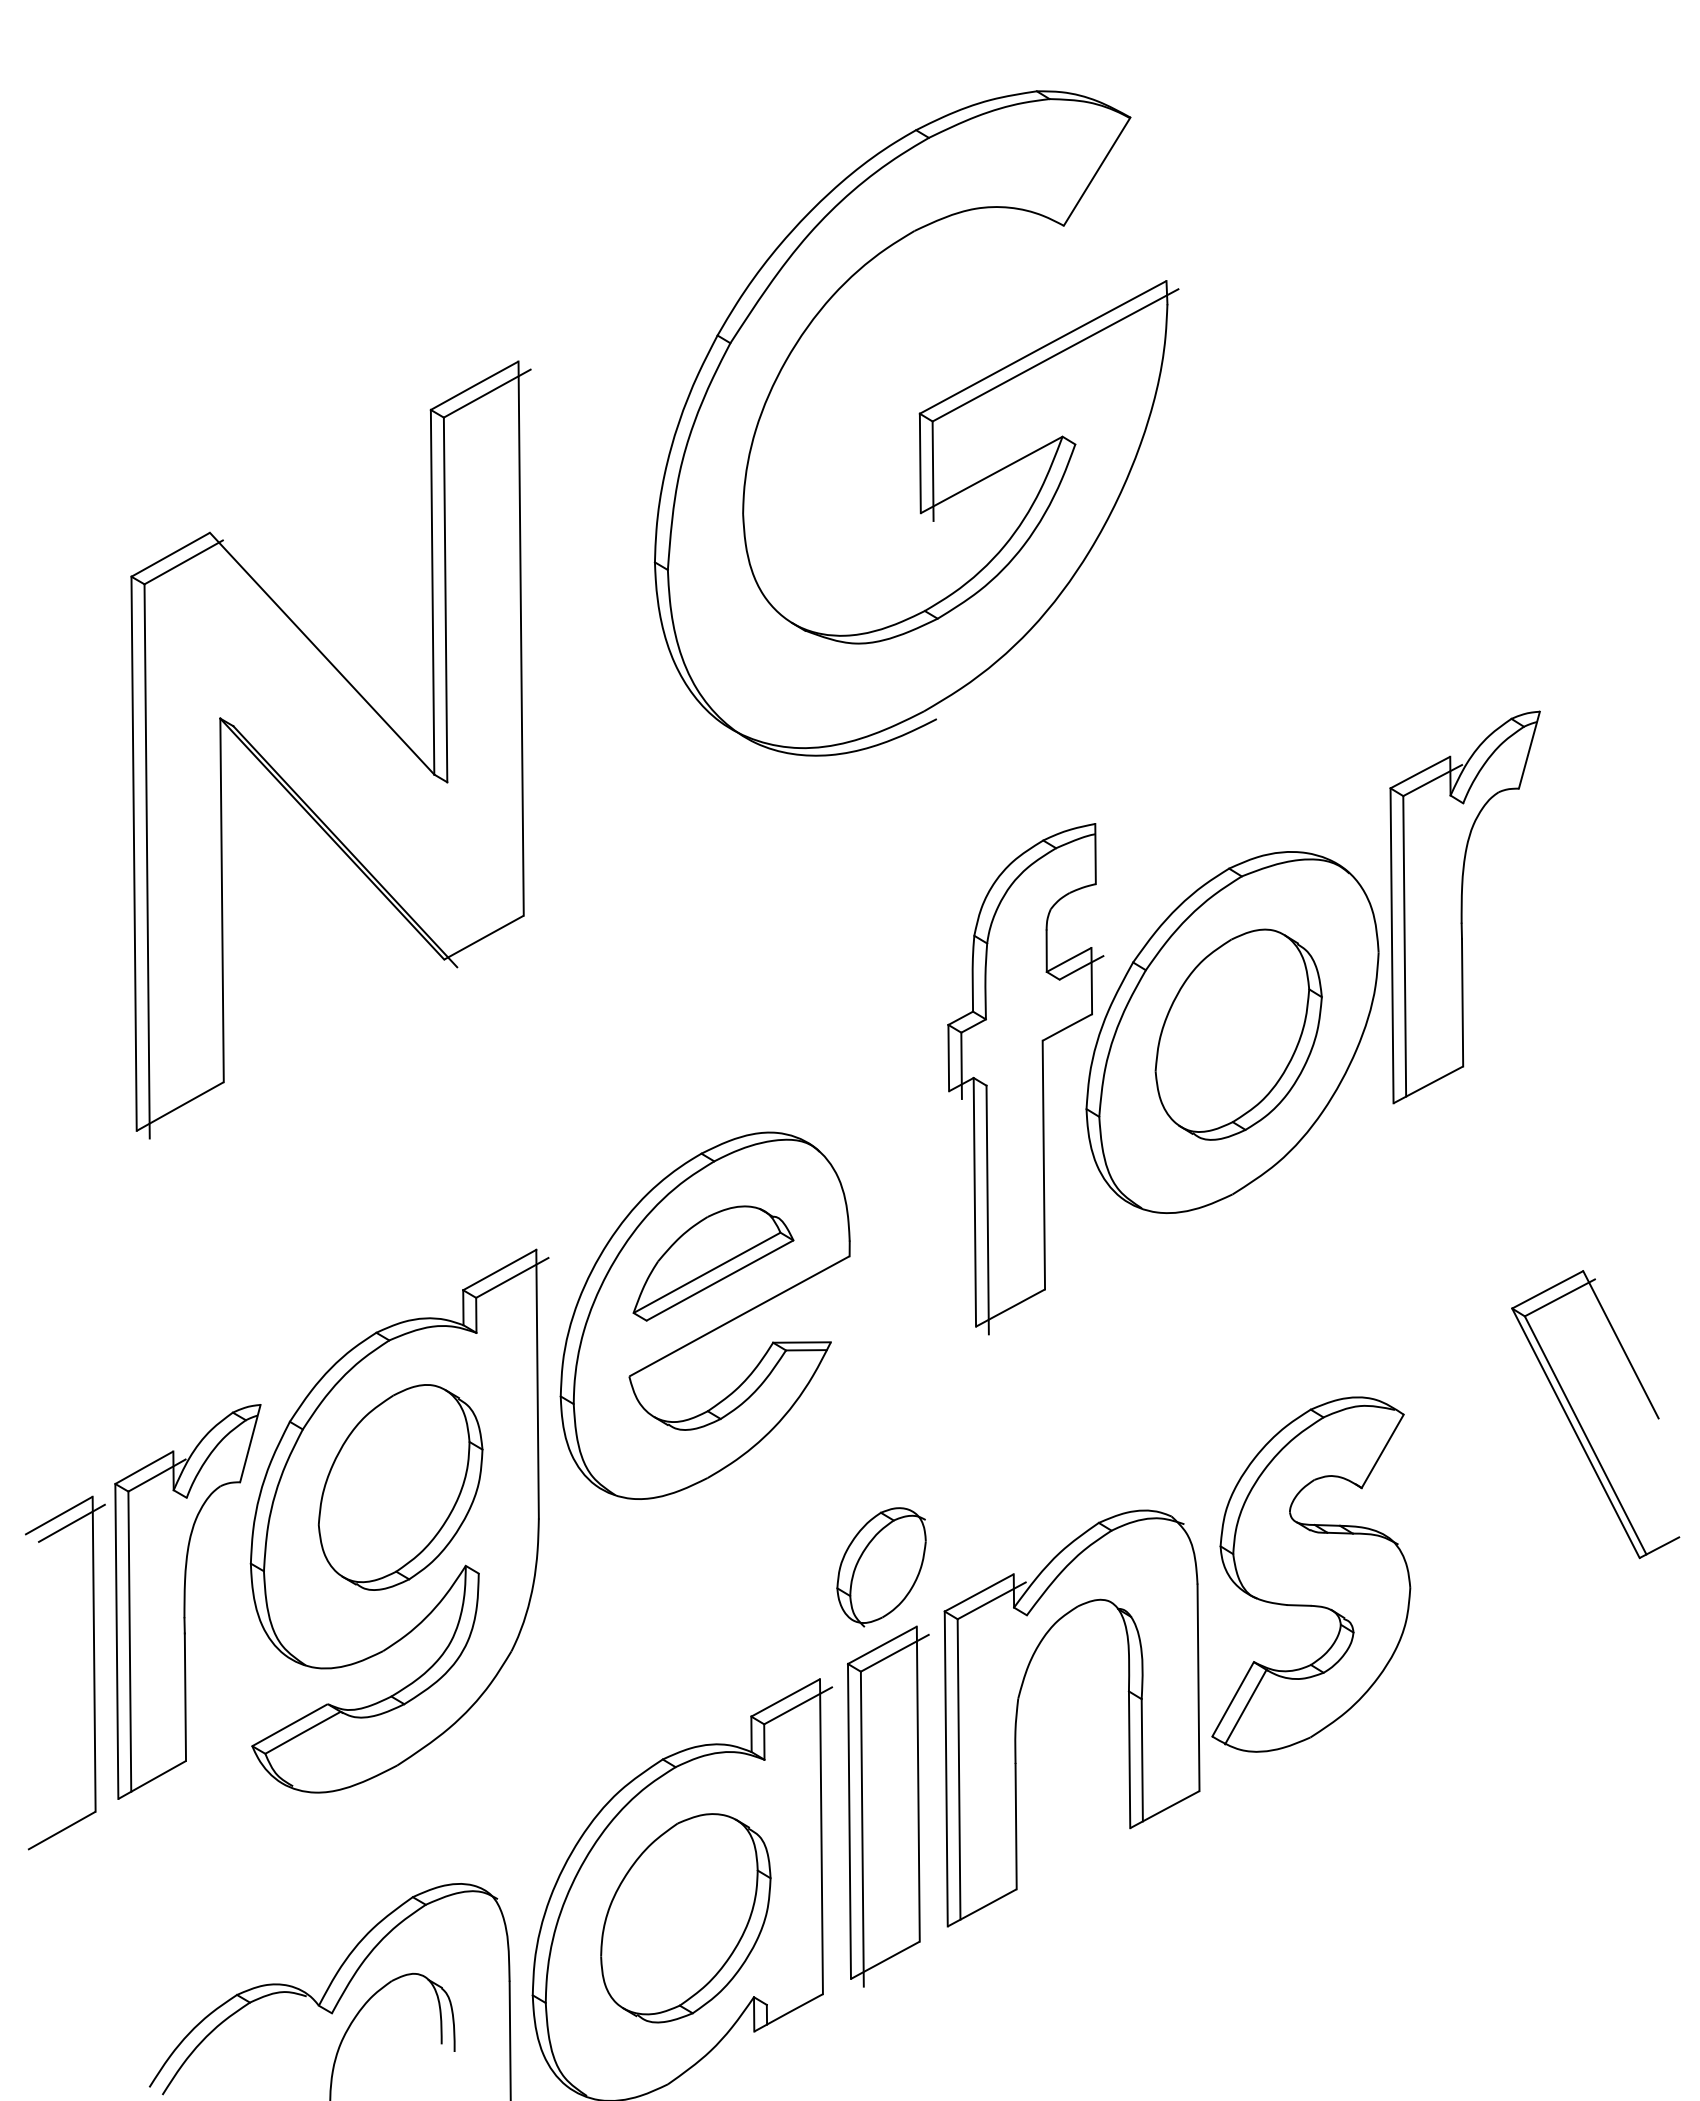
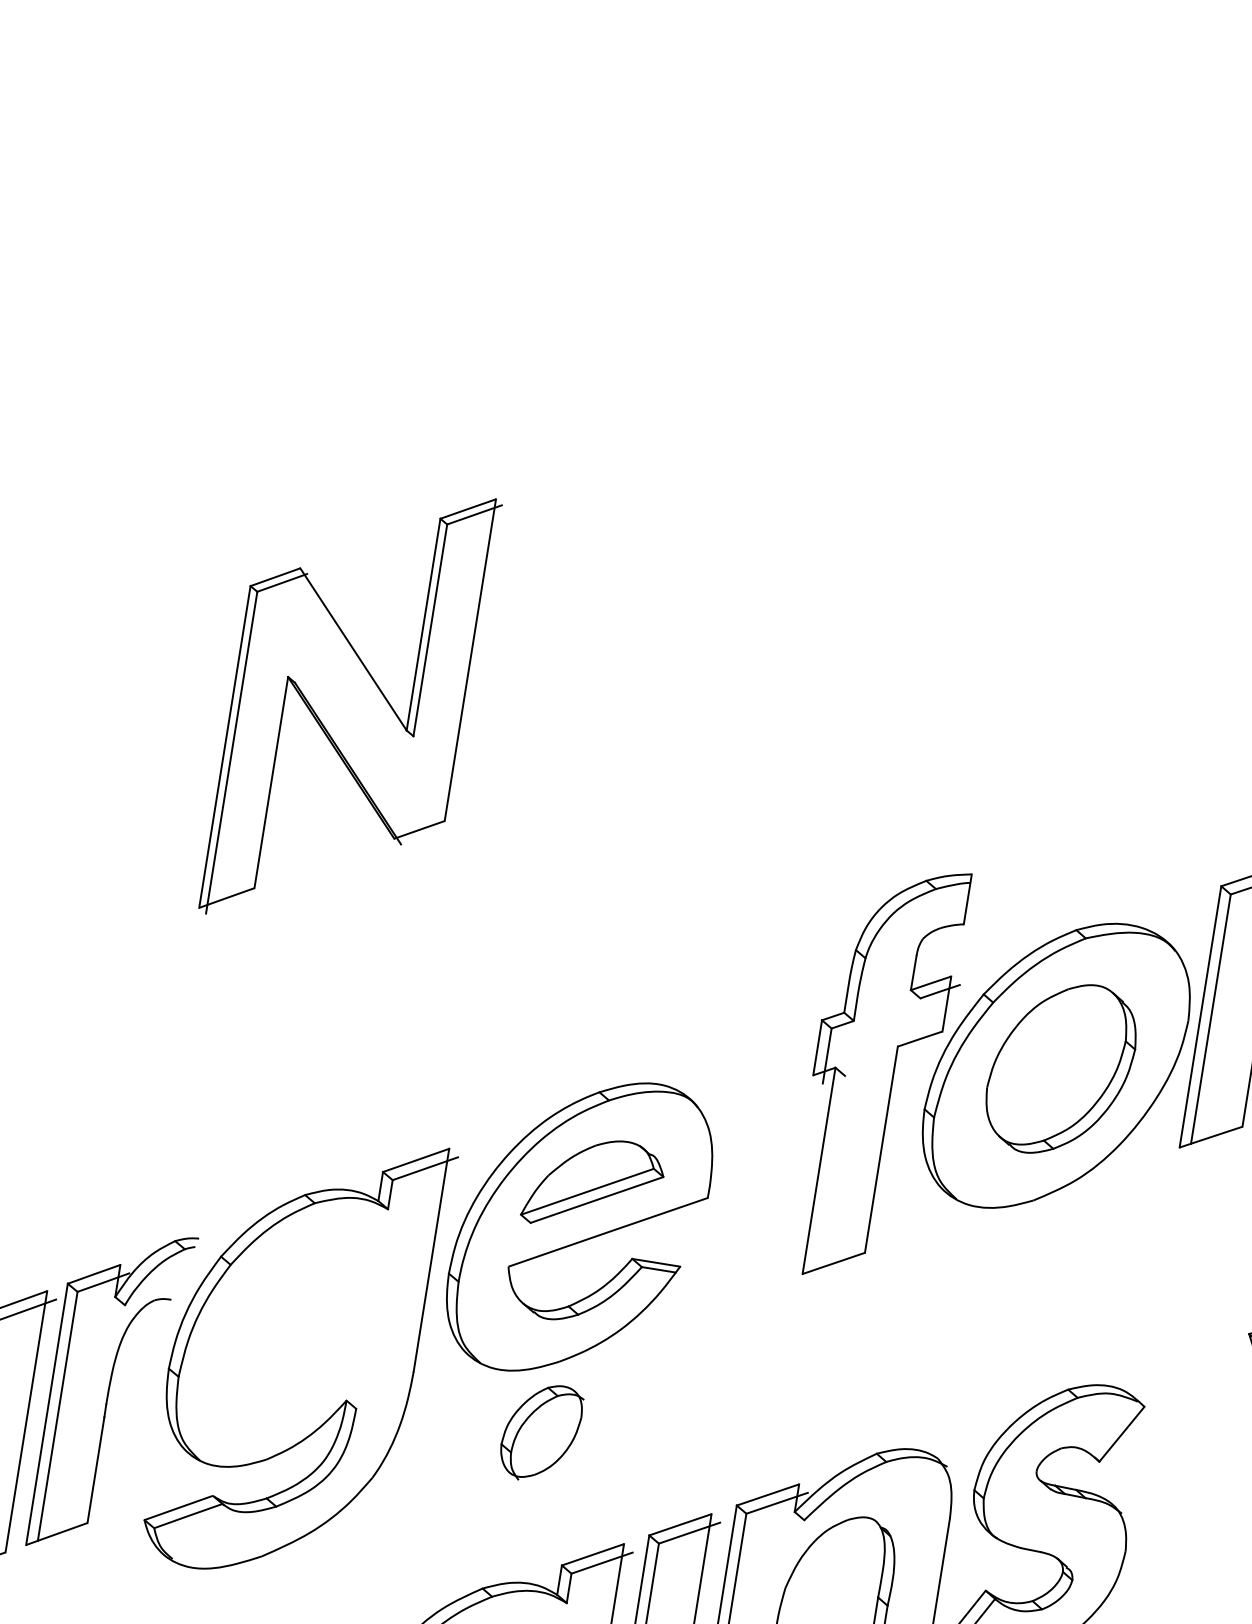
part: (916, 423) -> (879, 517), removed
part: (330, 749) -> (348, 705), size x0.7
line: (987, 1209) -> (828, 1178), removed
line: (250, 1443) -> (185, 1269), removed
part: (400, 1487) -> (303, 1326), removed
part: (881, 1567) -> (540, 1433), moved

